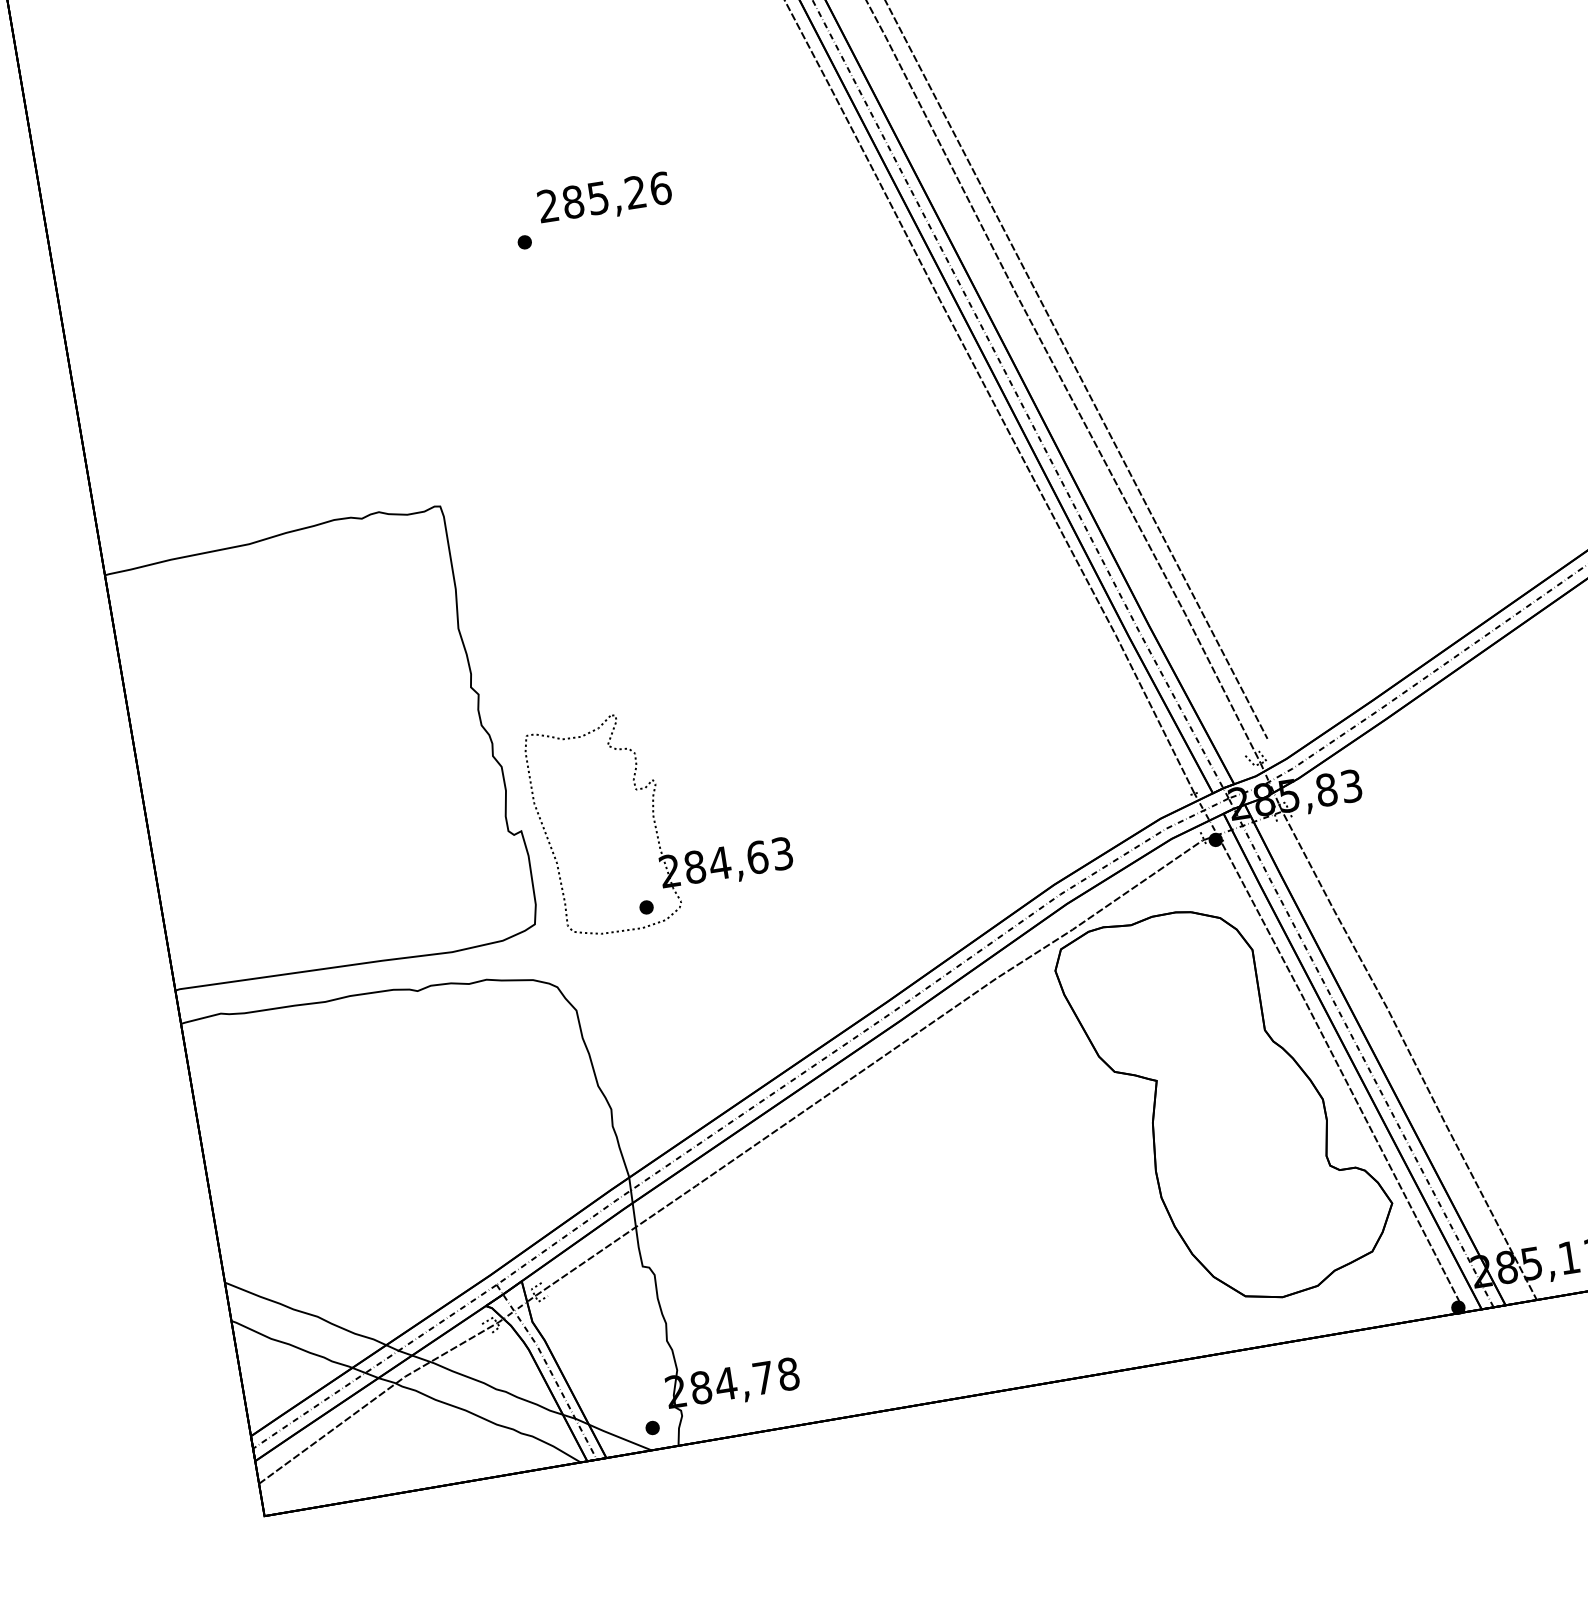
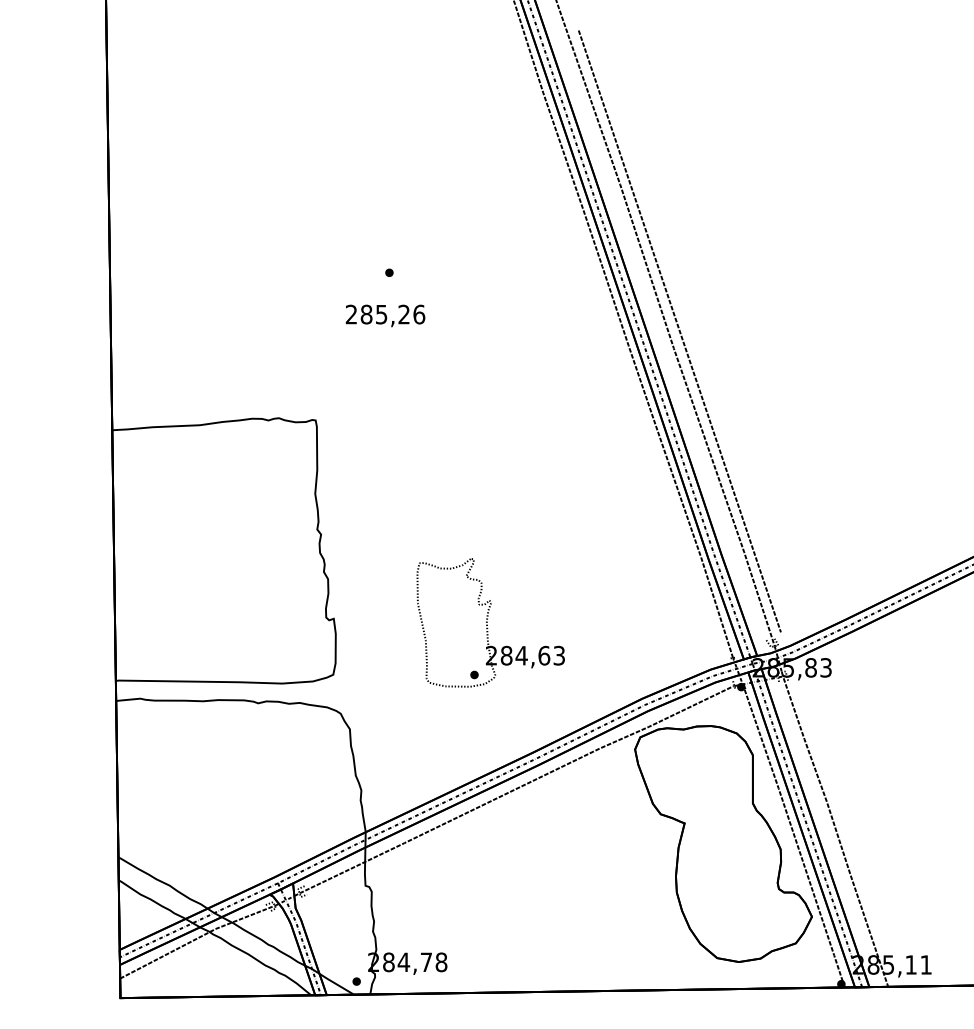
text: (604, 198) -> (385, 315), moved
part: (659, 816) -> (490, 622), moved

